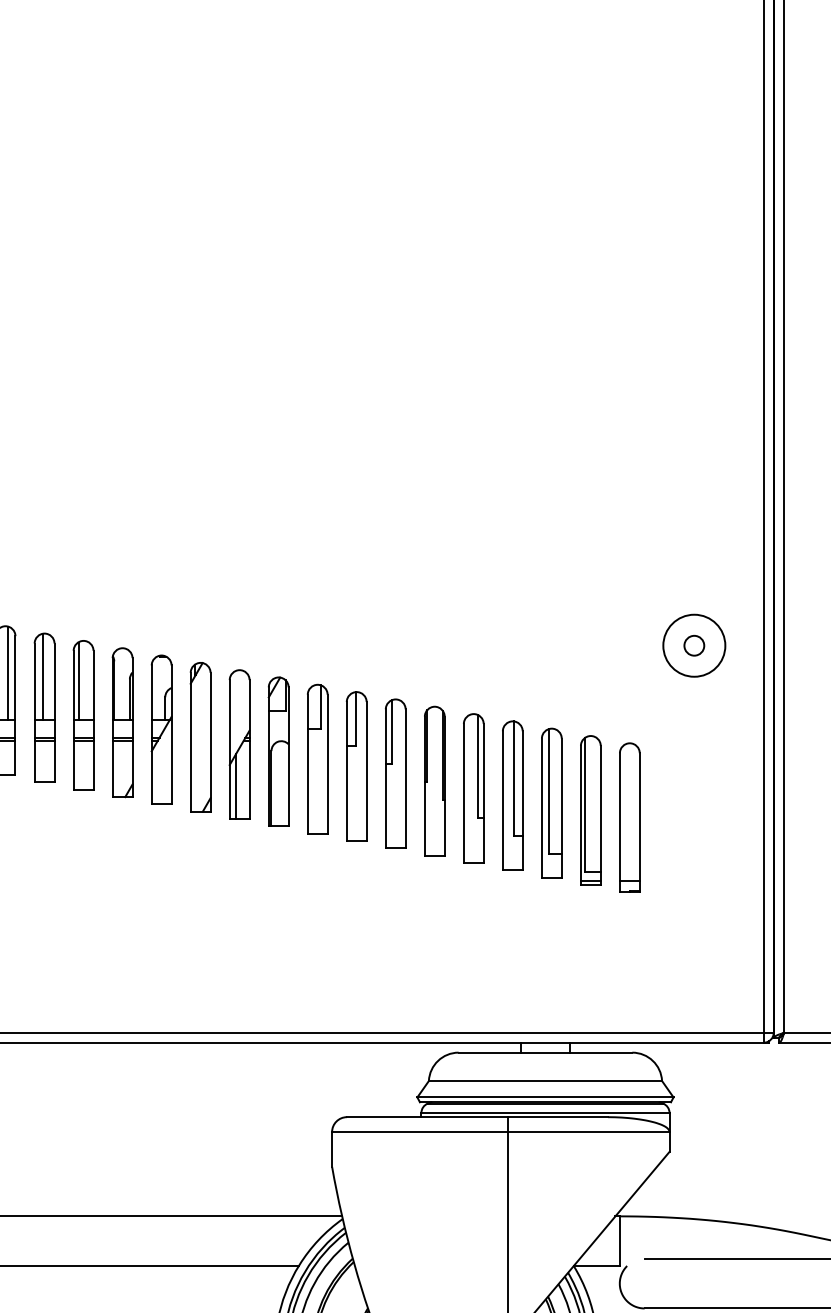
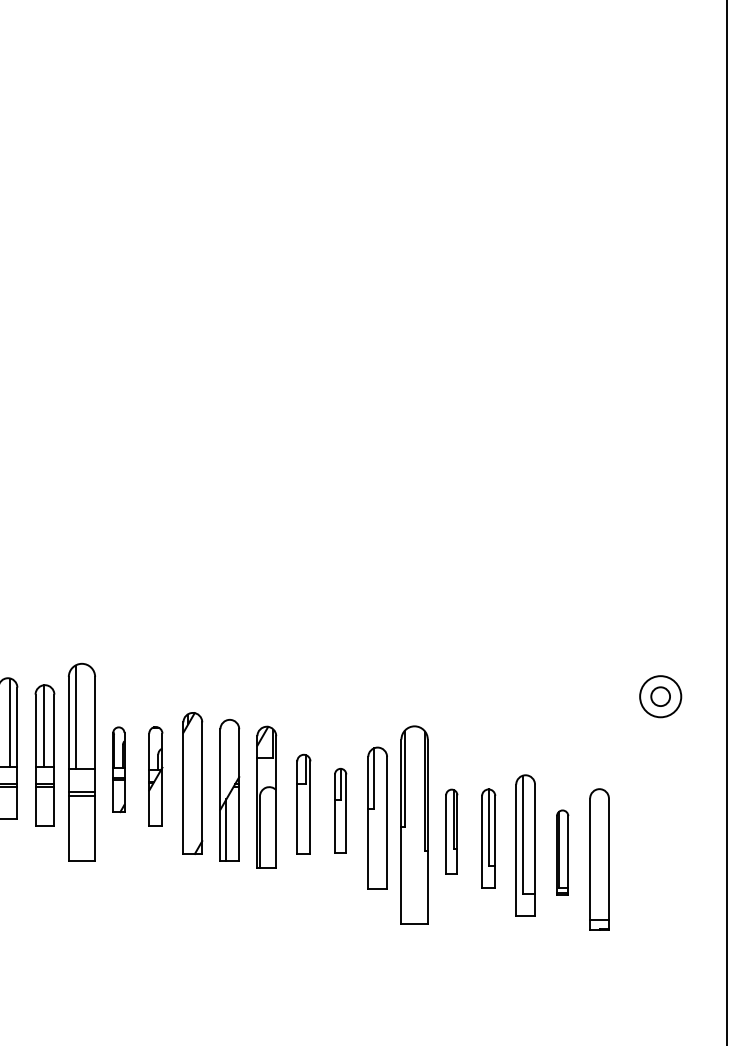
circle: (694, 645) -> (660, 696), size x0.7
part: (83, 715) -> (81, 762), size x1.4
part: (122, 722) -> (118, 769), size x0.6
part: (161, 729) -> (155, 776), size x0.7
part: (317, 758) -> (303, 803), size x0.7
part: (356, 766) -> (340, 811), size x0.6
part: (434, 780) -> (414, 824), size x1.4
part: (473, 788) -> (451, 831), size x0.6
part: (512, 795) -> (488, 838), size x0.7
part: (590, 810) -> (562, 852), size x0.6

